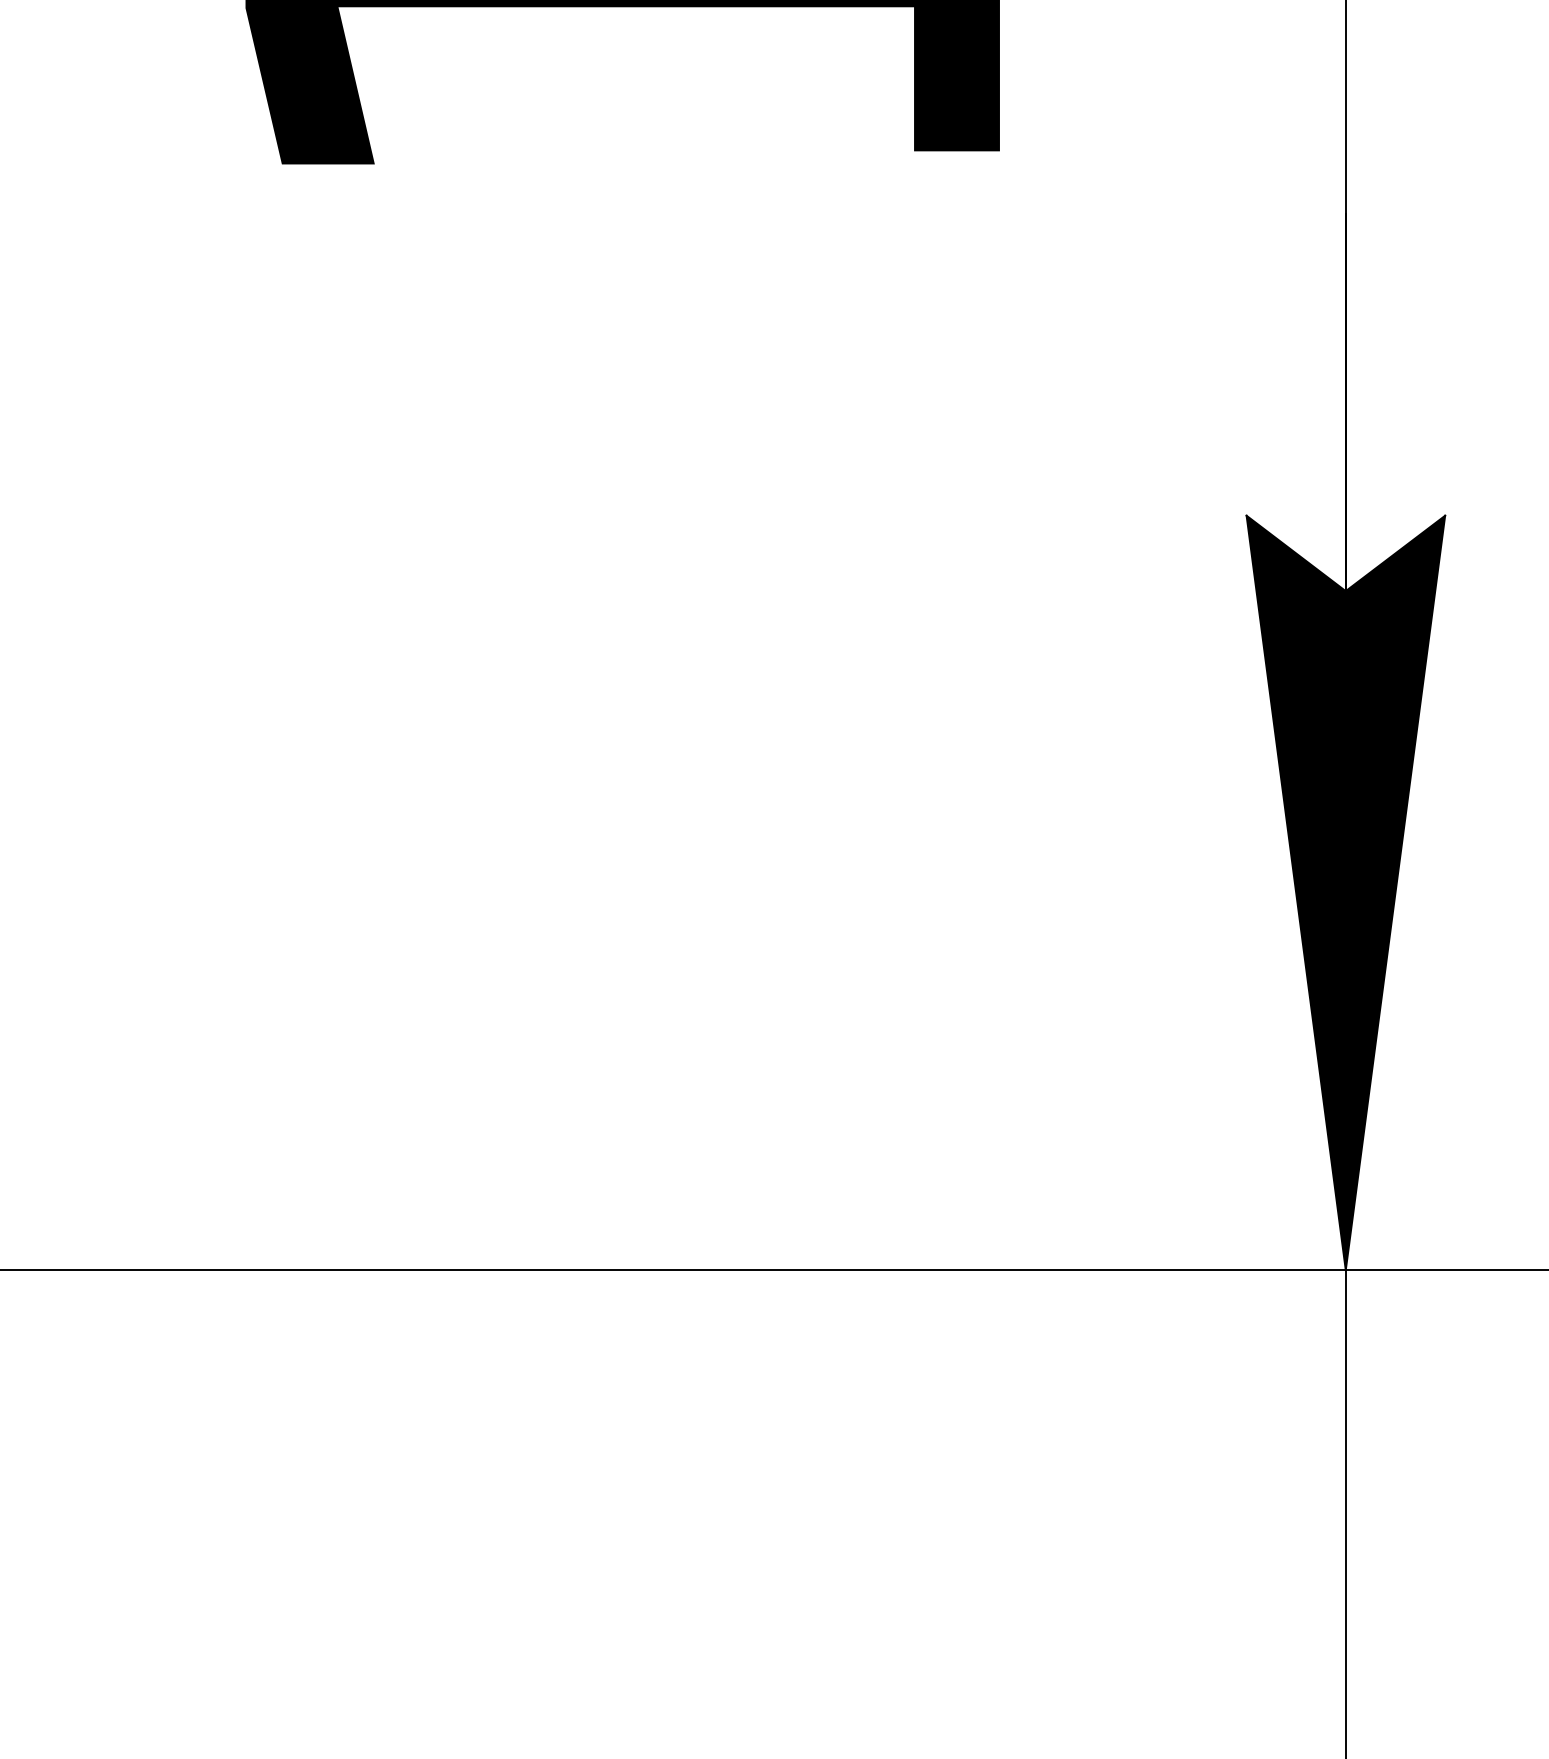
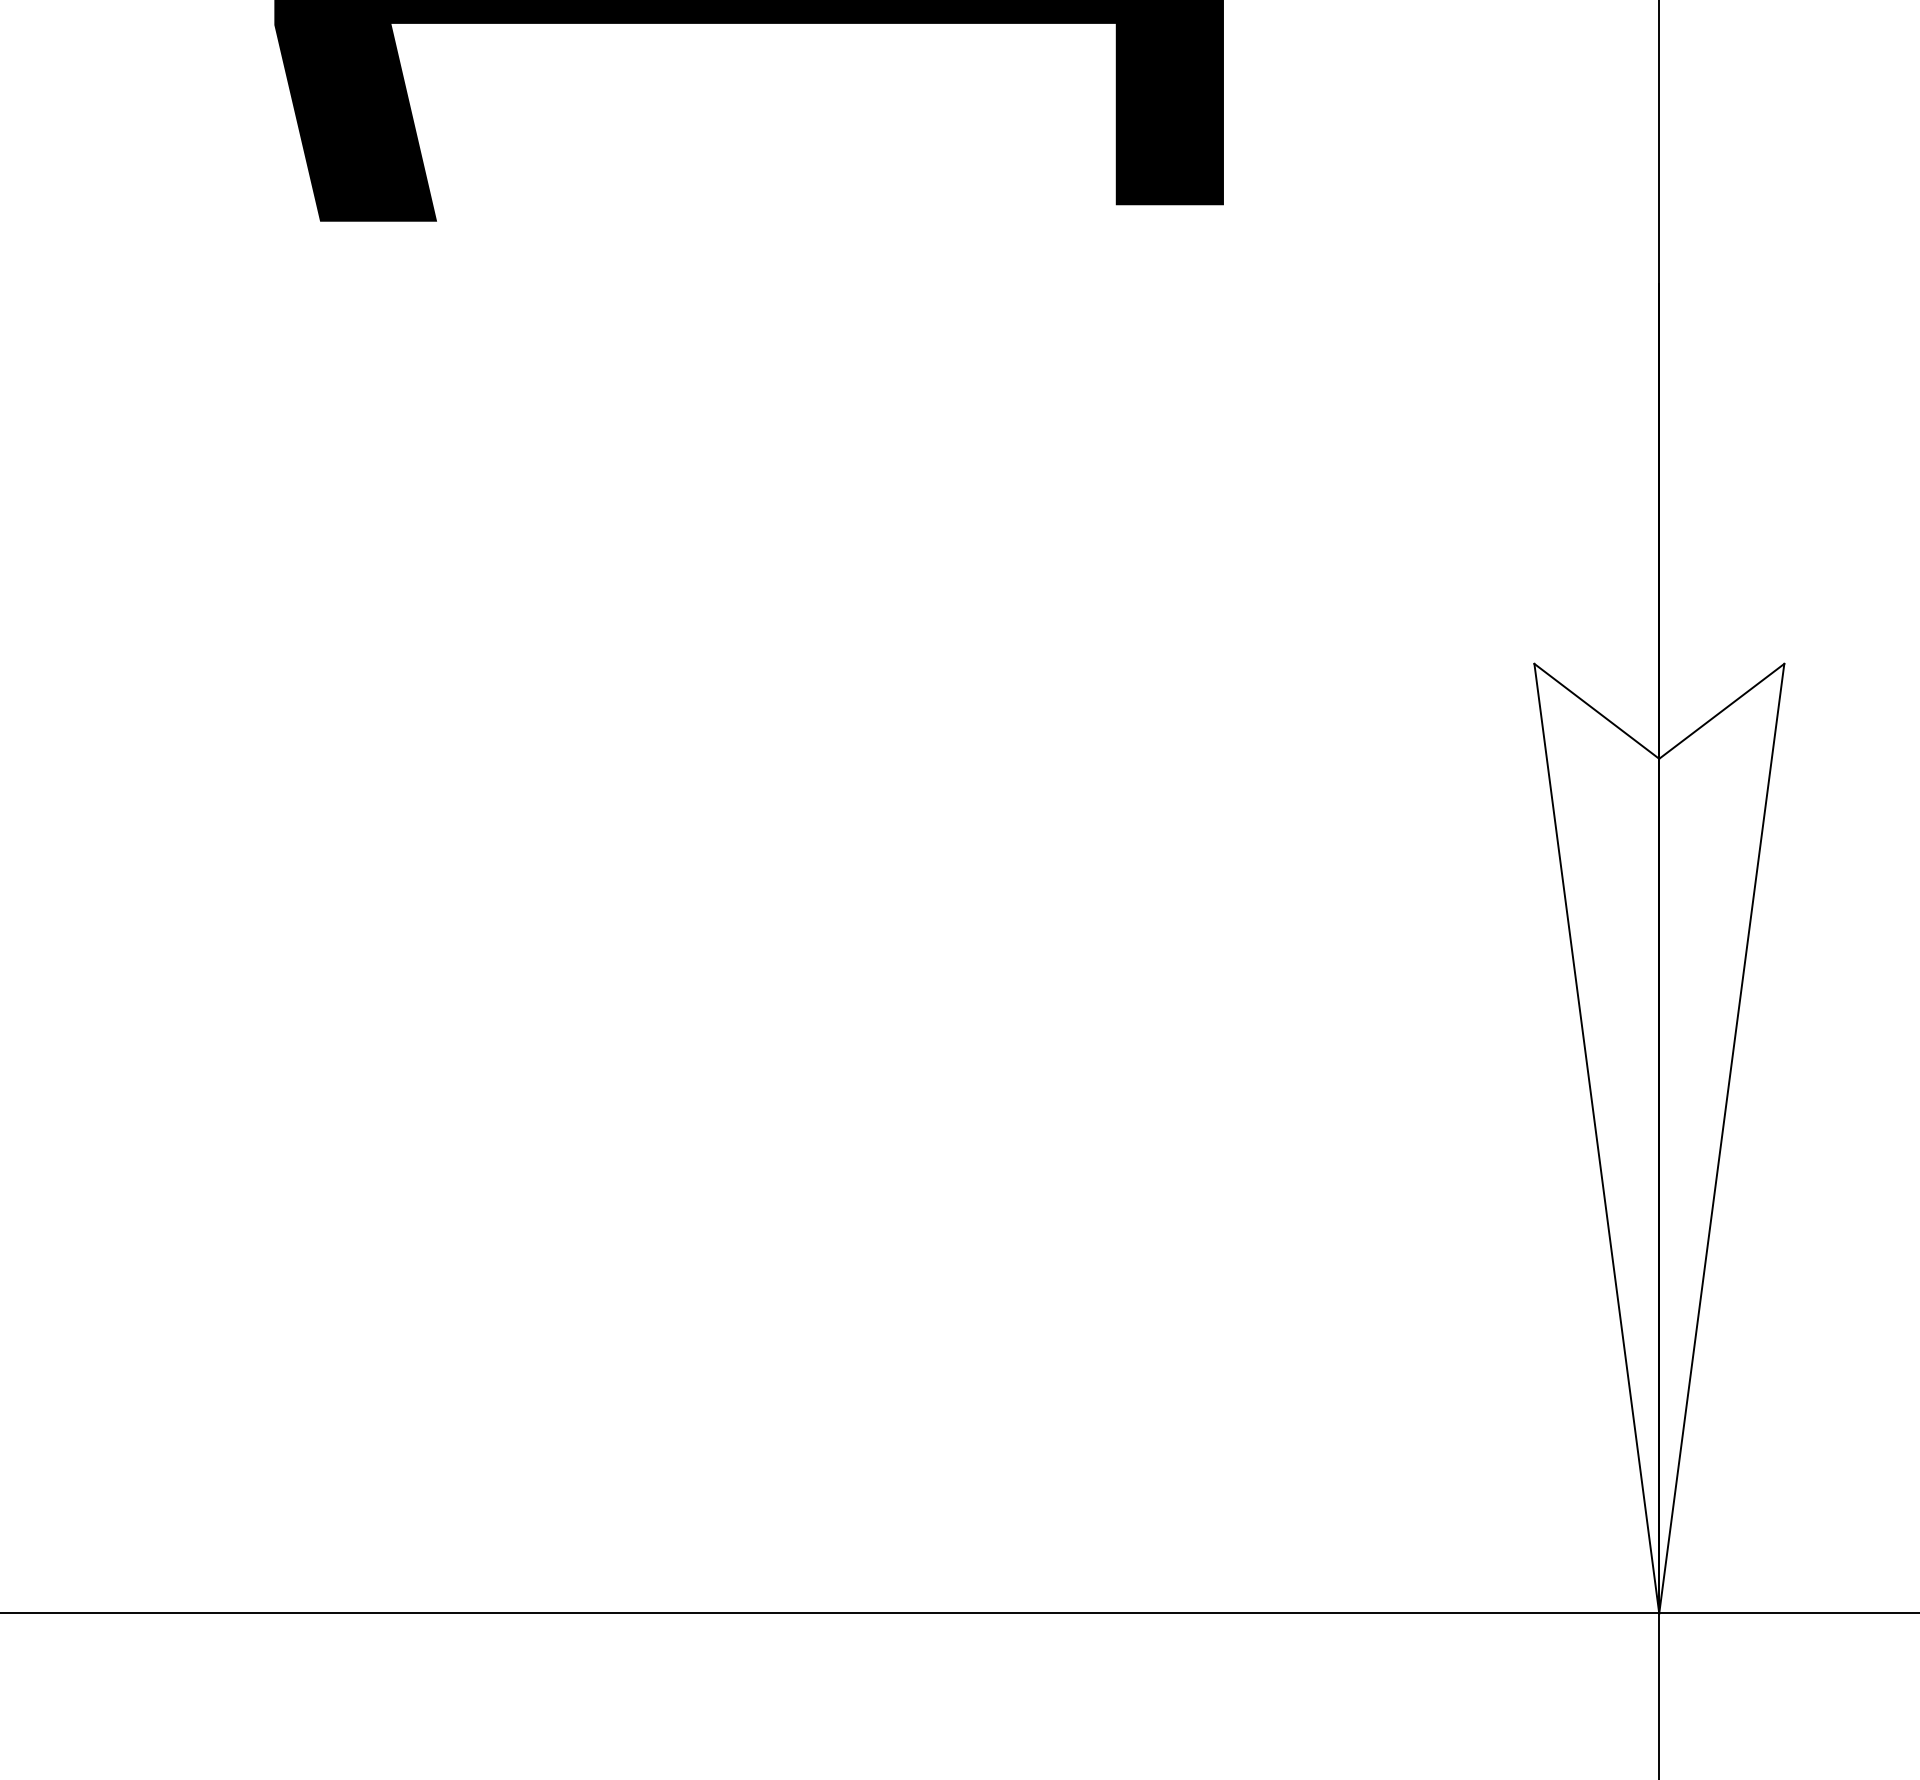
fill: (1345, 892) -> (1658, 1138), removed

